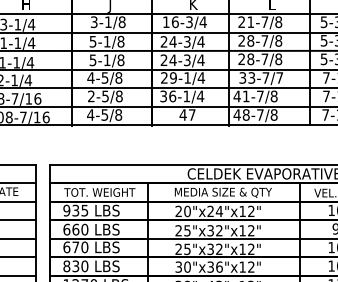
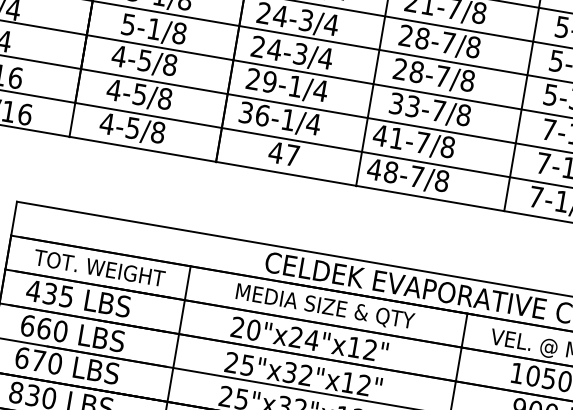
text: (279, 77) -> (463, 114), 33-7/7 -> 33-7/8
text: (91, 96) -> (114, 90), 2-5/8 -> 4-5/8
text: (66, 210) -> (33, 290), 935 -> 435

